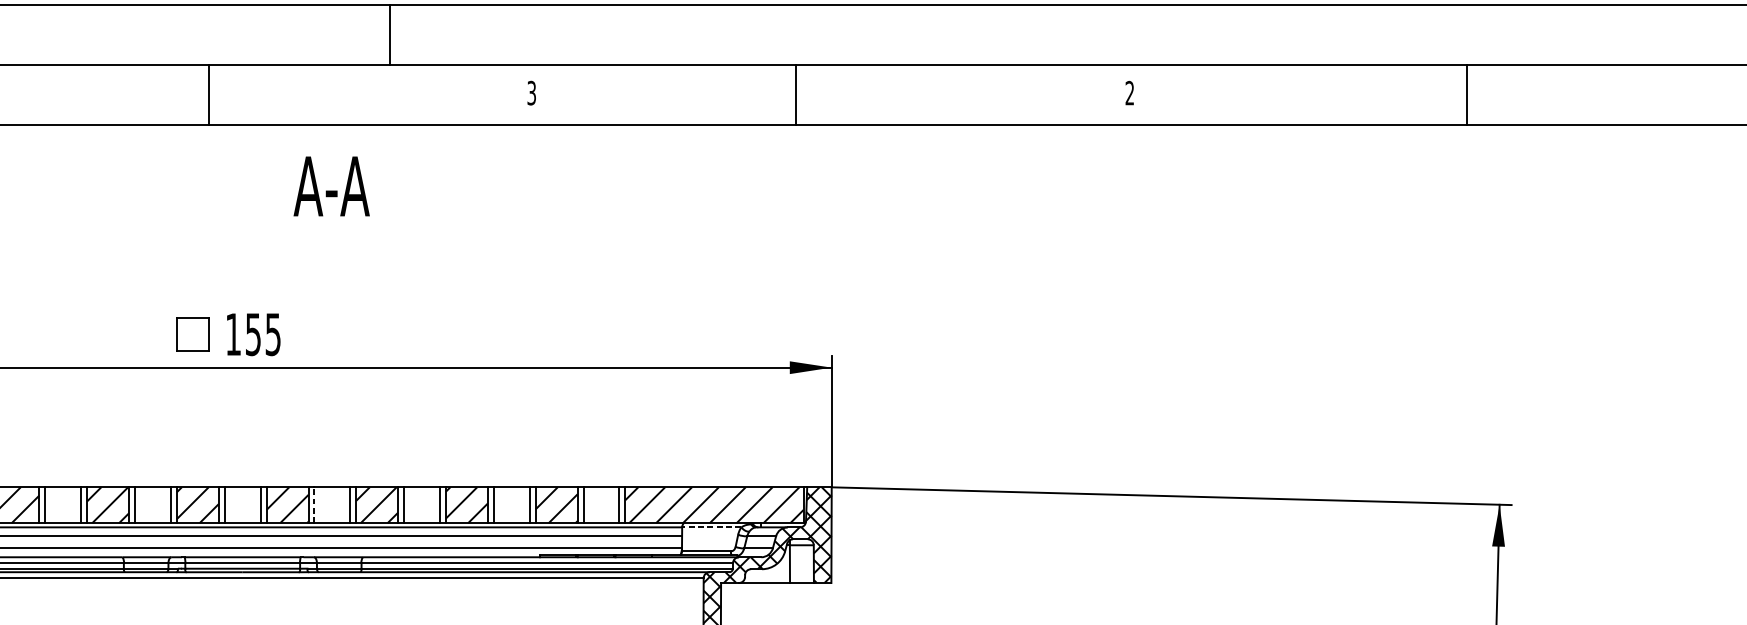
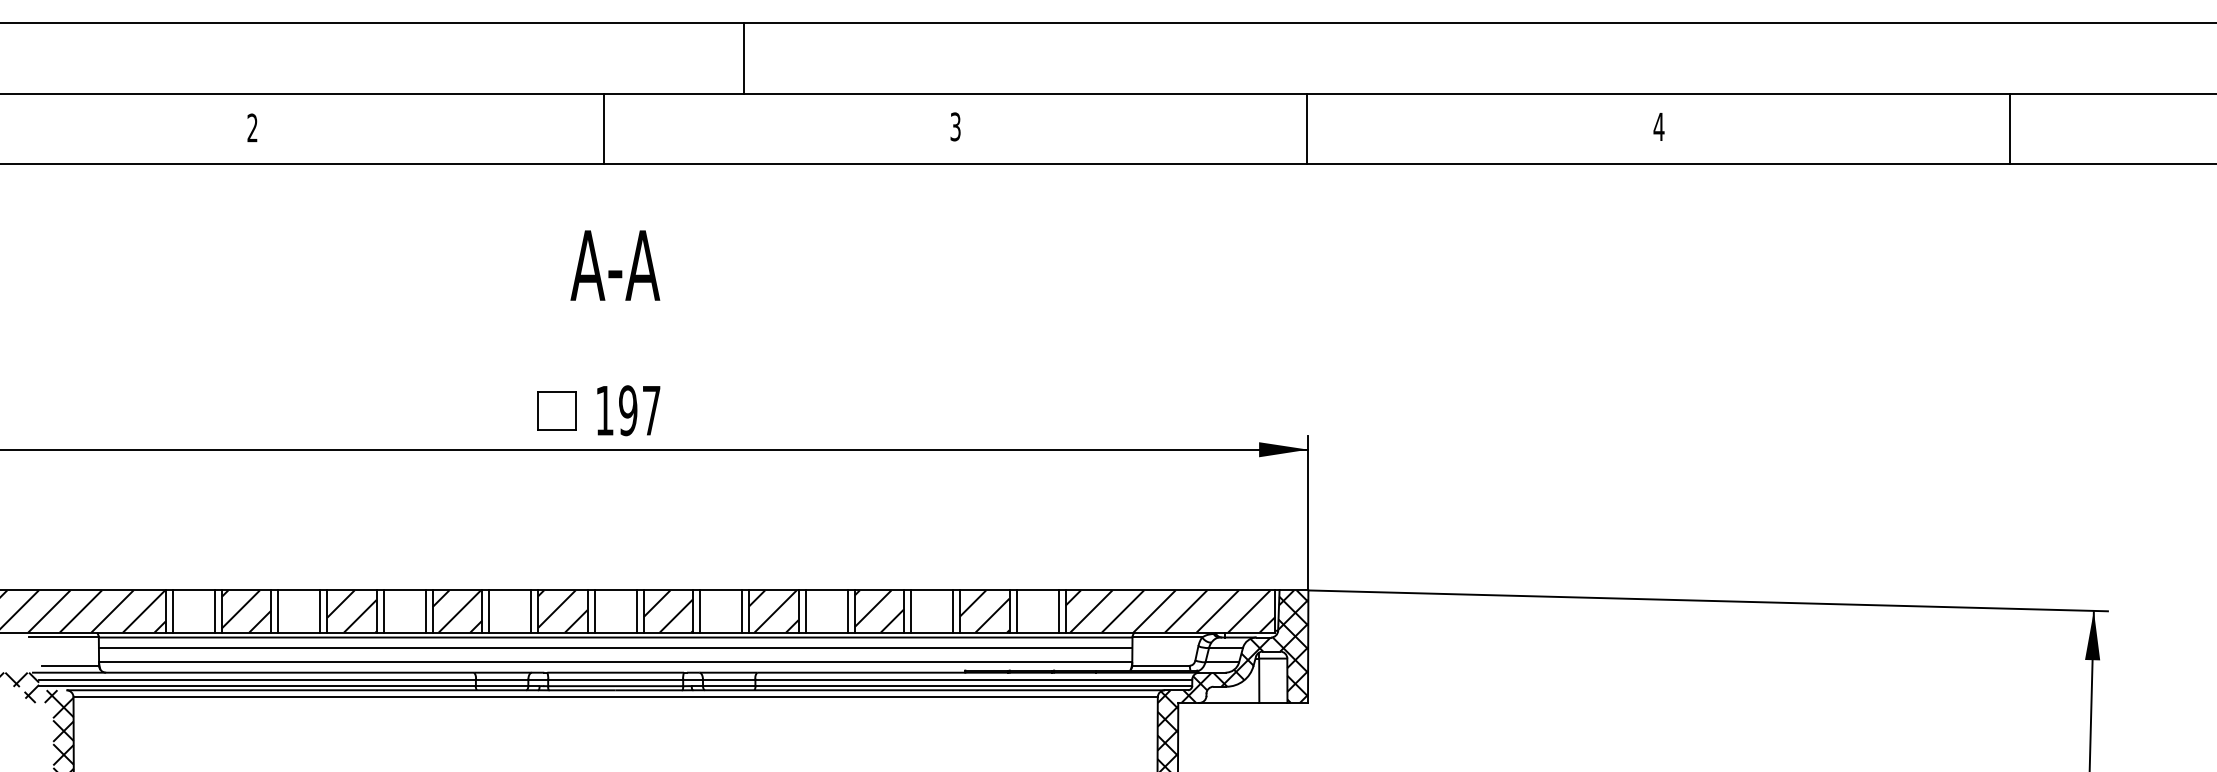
line: (389, 35) -> (744, 58), moved
text: (1129, 92) -> (1658, 126), 2 -> 4
line: (208, 94) -> (603, 128), moved
line: (796, 94) -> (1307, 128), moved
line: (1467, 94) -> (2010, 128), moved
text: (331, 186) -> (615, 265), moved
text: (262, 334) -> (639, 410), 155 -> 197
line: (314, 505) -> (700, 611), dashed -> solid
line: (711, 527) -> (1167, 637), dashed -> solid

